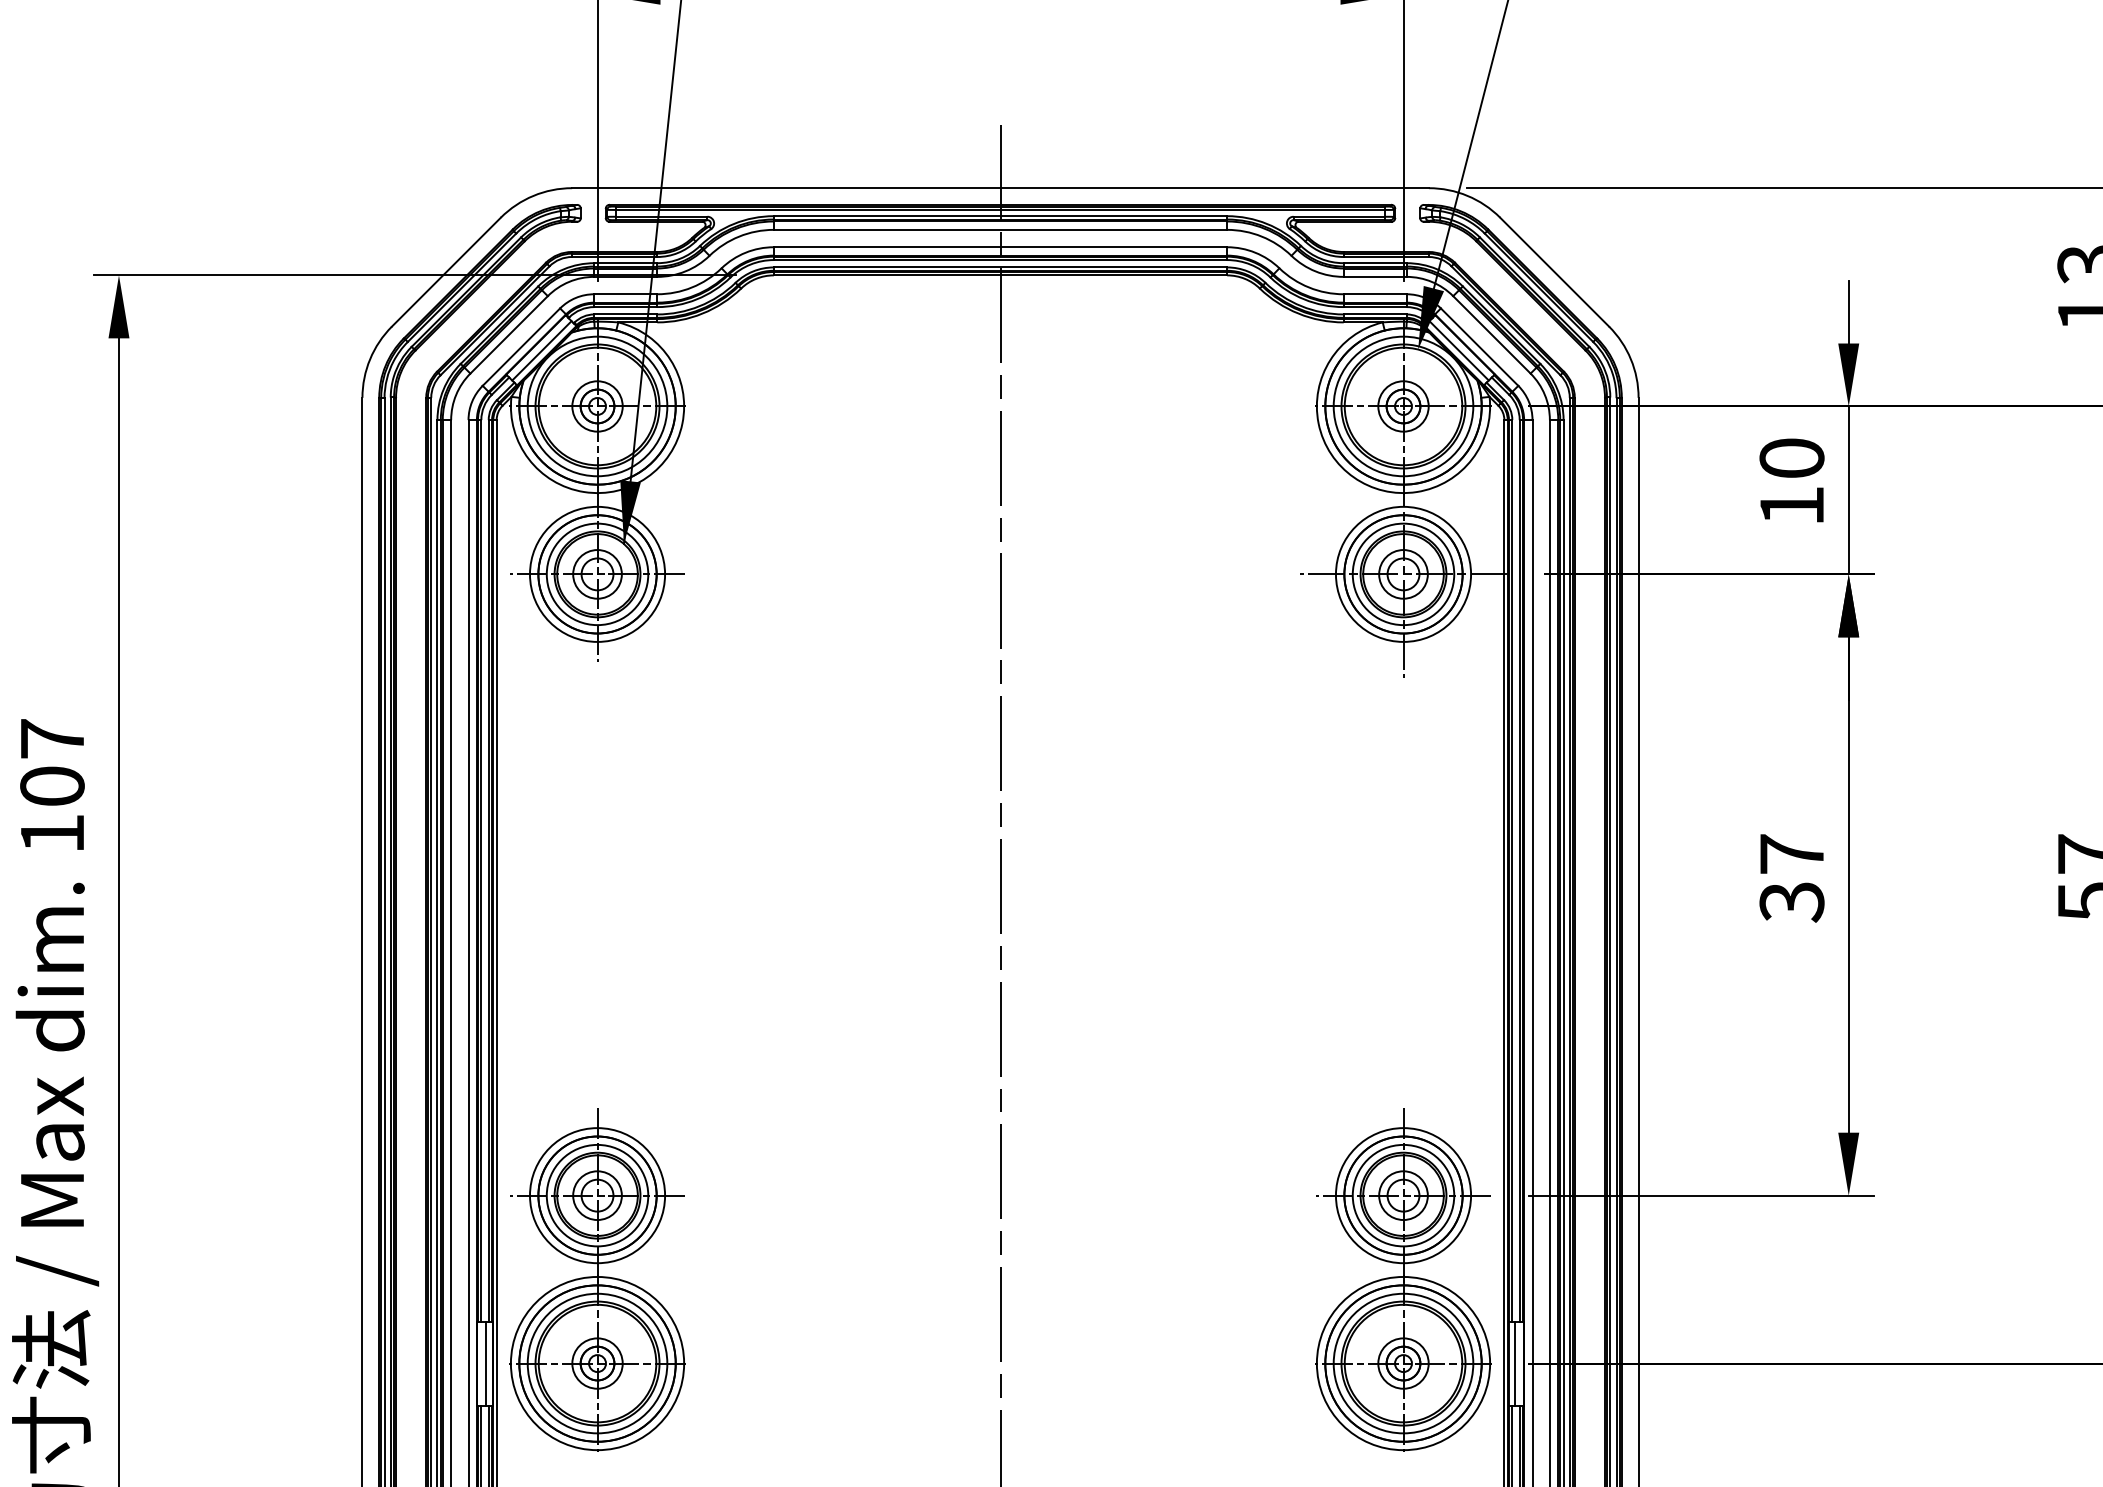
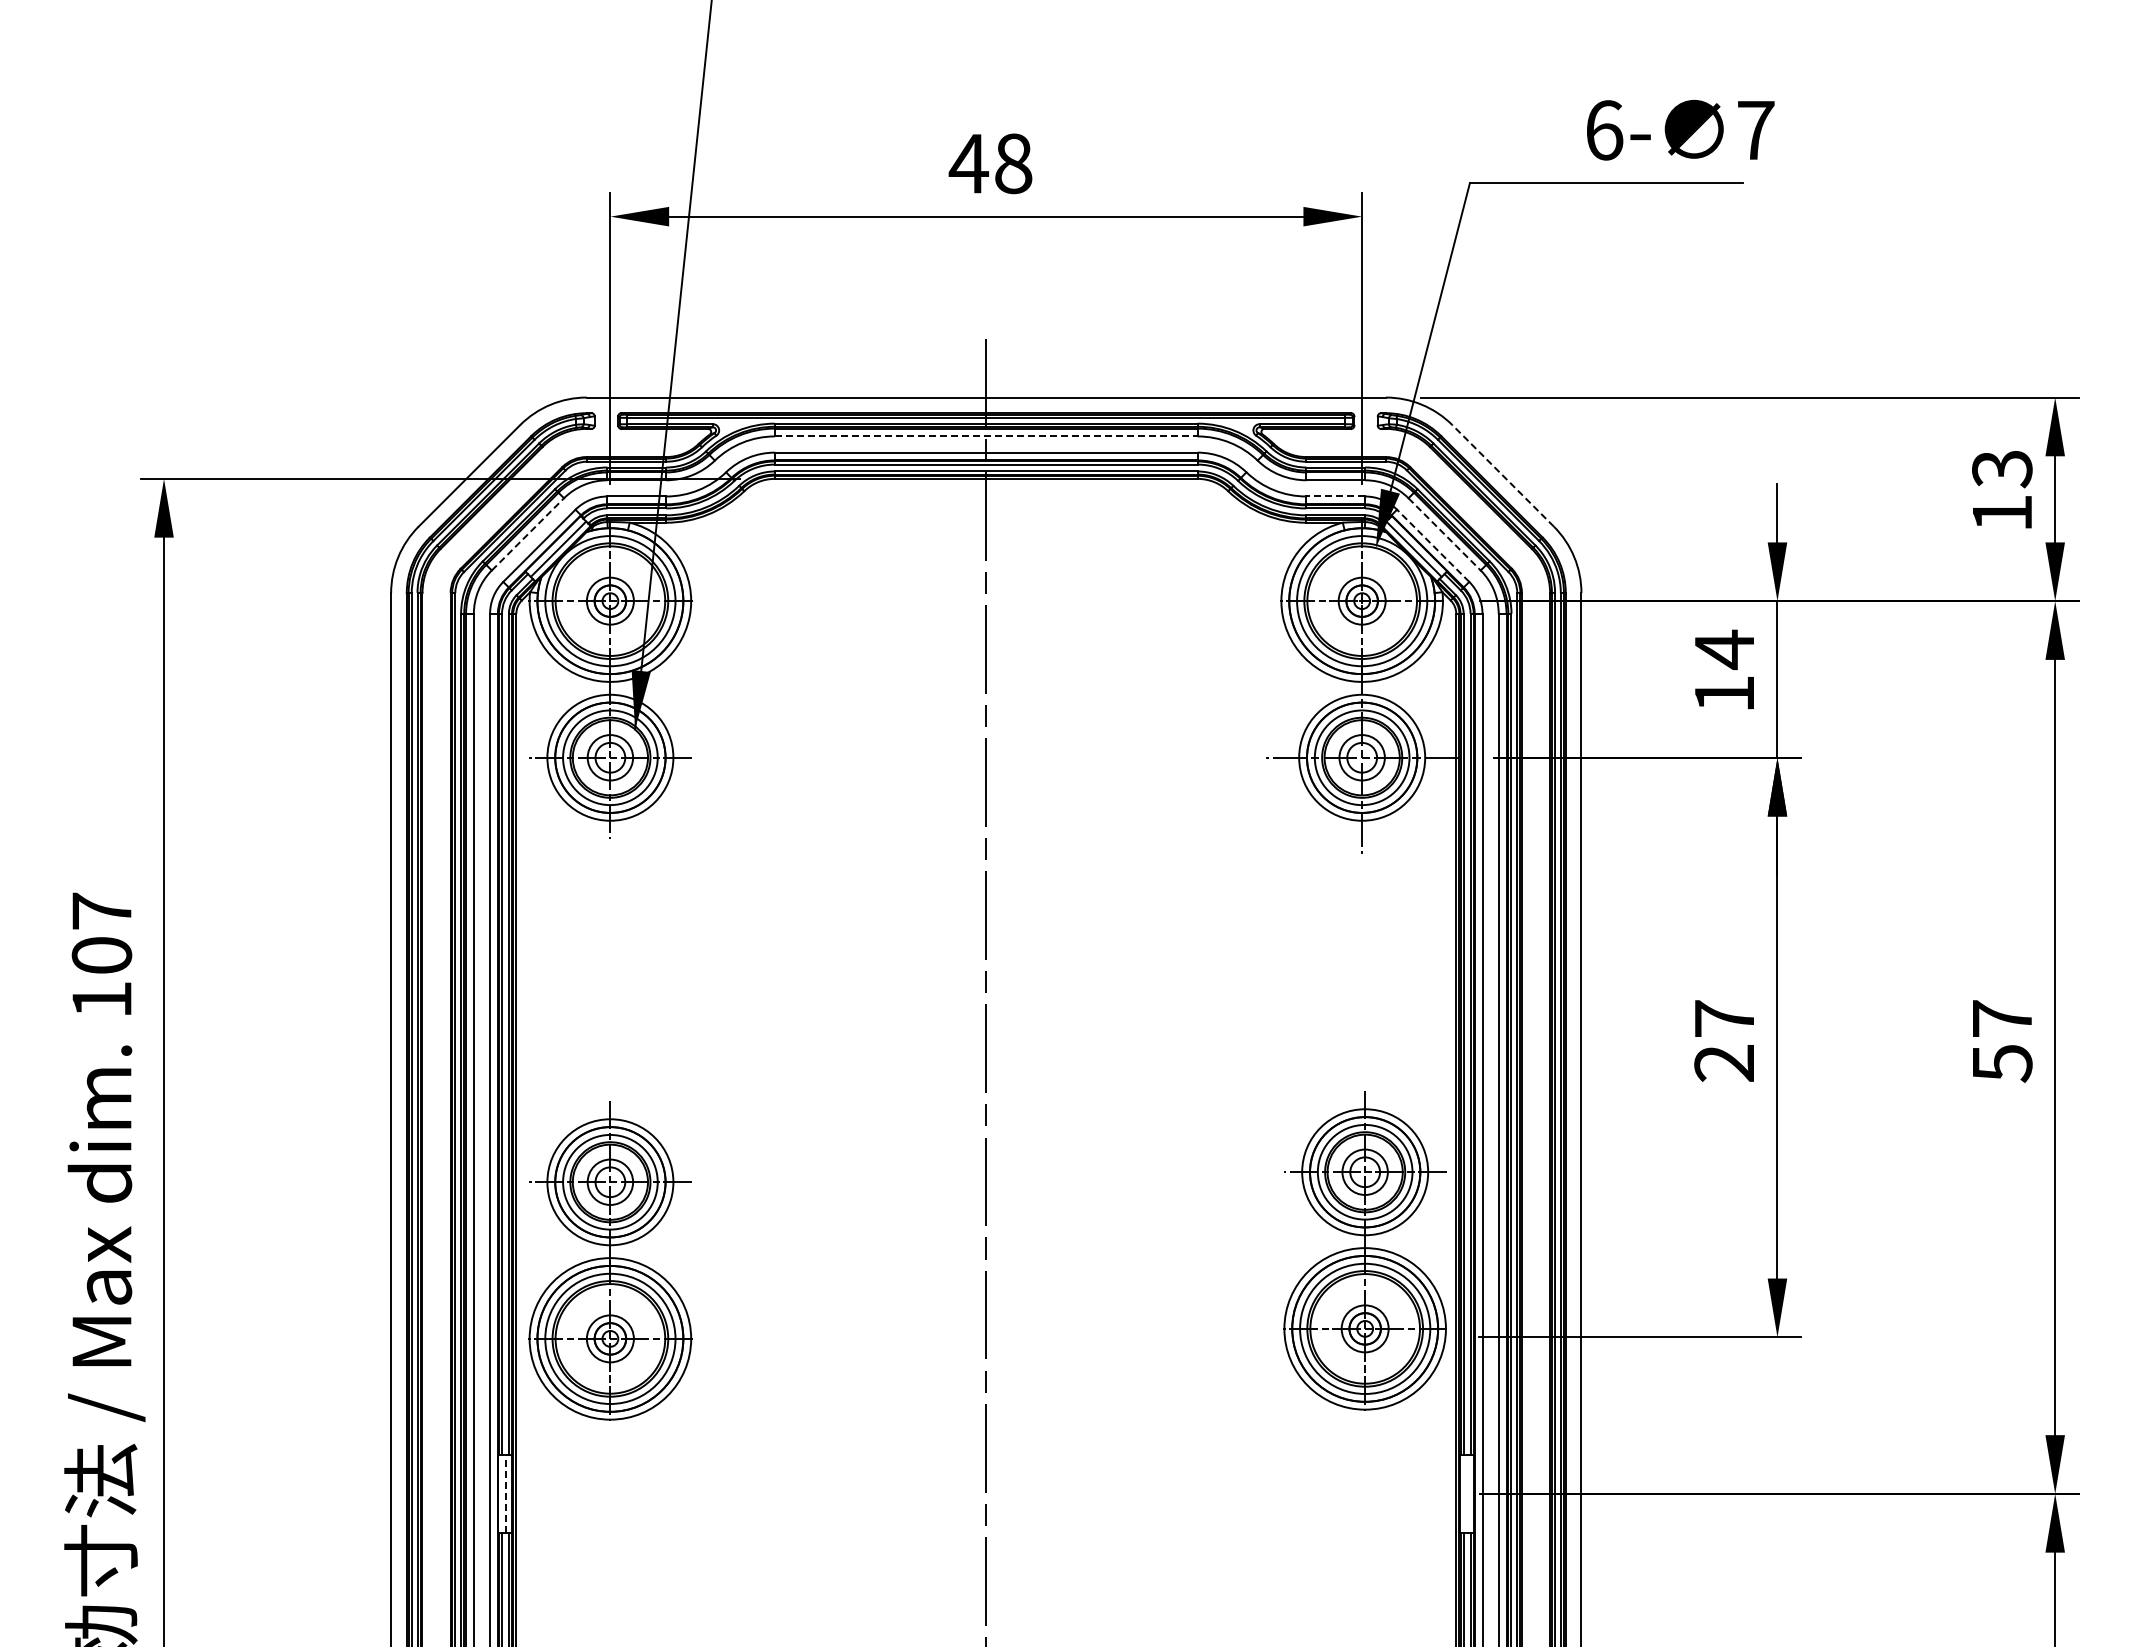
line: (1000, 229) -> (986, 436), solid -> dashed
line: (1555, 271) -> (1503, 475), solid -> dashed
line: (1374, 294) -> (1335, 496), solid -> dashed
line: (509, 335) -> (528, 534), solid -> dashed
line: (1491, 335) -> (1444, 534), solid -> dashed
line: (1478, 346) -> (1432, 545), solid -> dashed
text: (1791, 458) -> (1724, 649), 10 -> 14
text: (1791, 902) -> (1724, 1063), 37 -> 27
part: (597, 1279) -> (610, 1260), moved
part: (1402, 1279) -> (1364, 1250), moved
line: (486, 1363) -> (506, 1493), solid -> dashed
line: (1515, 1363) -> (1466, 1493), removed

